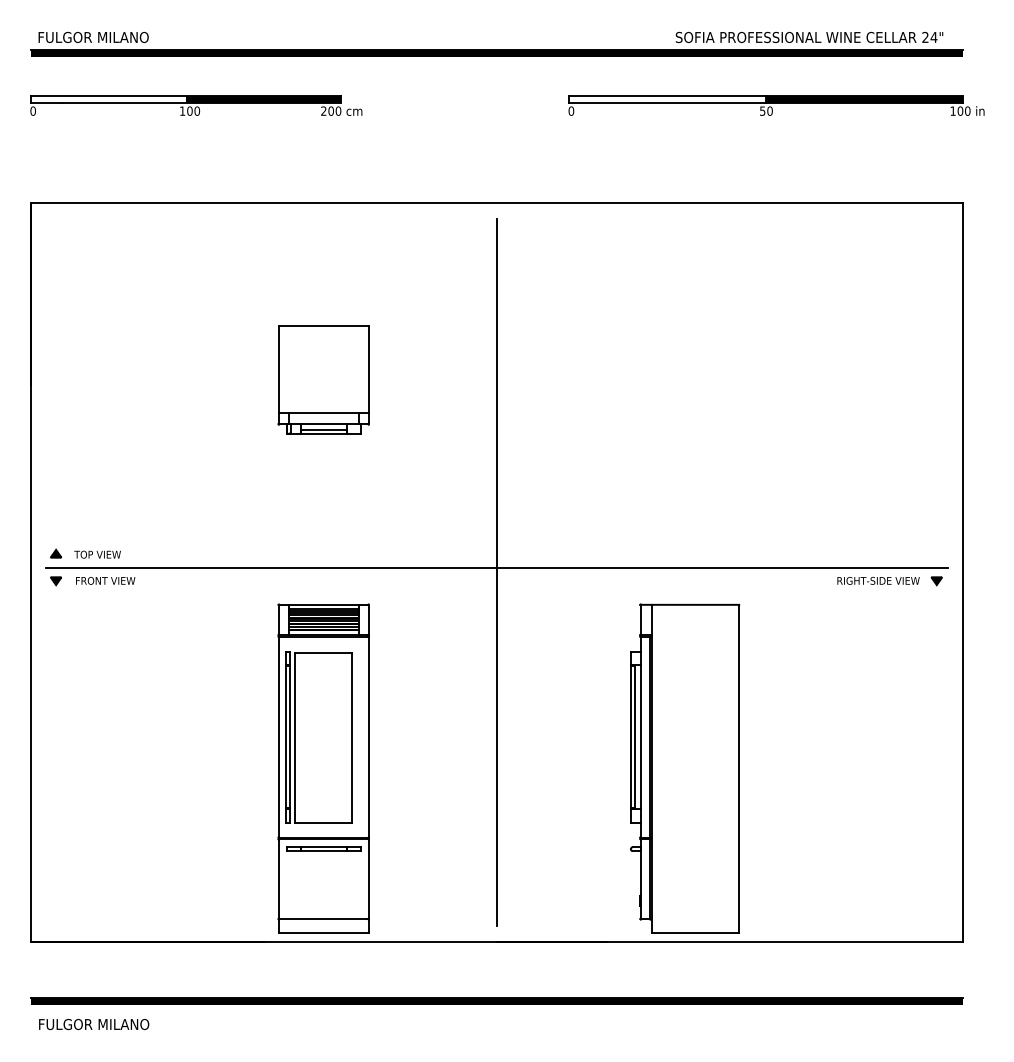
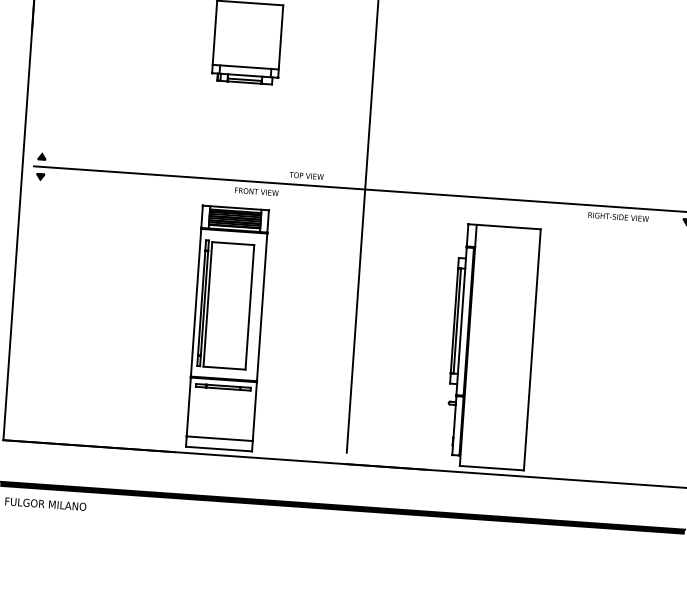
text: (97, 554) -> (306, 175), moved
text: (105, 580) -> (256, 191), moved
text: (878, 580) -> (618, 216), moved

